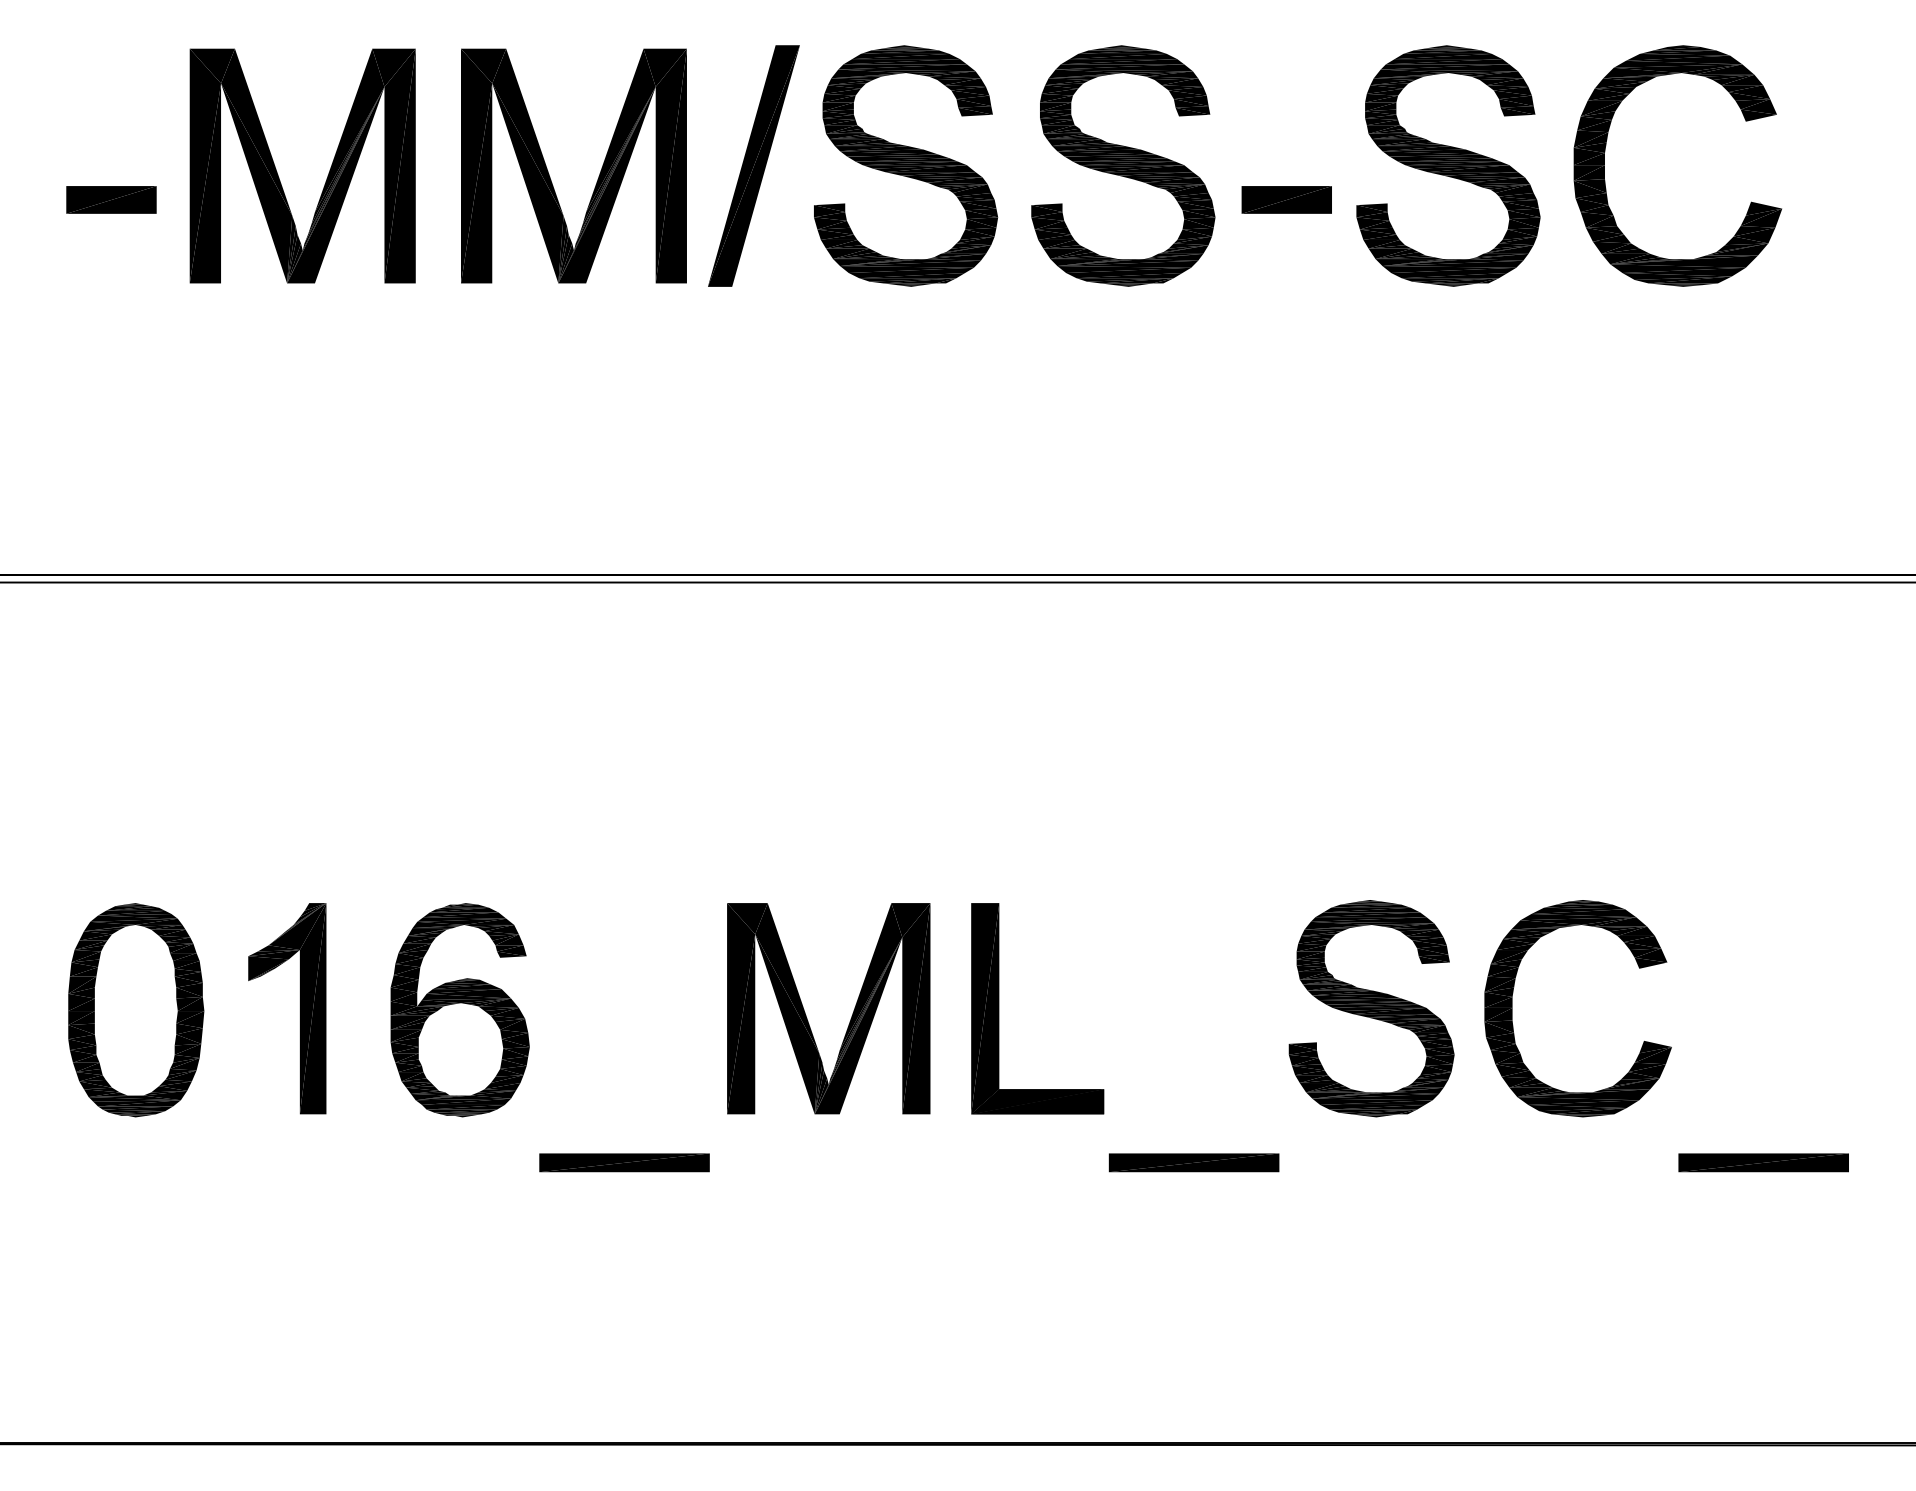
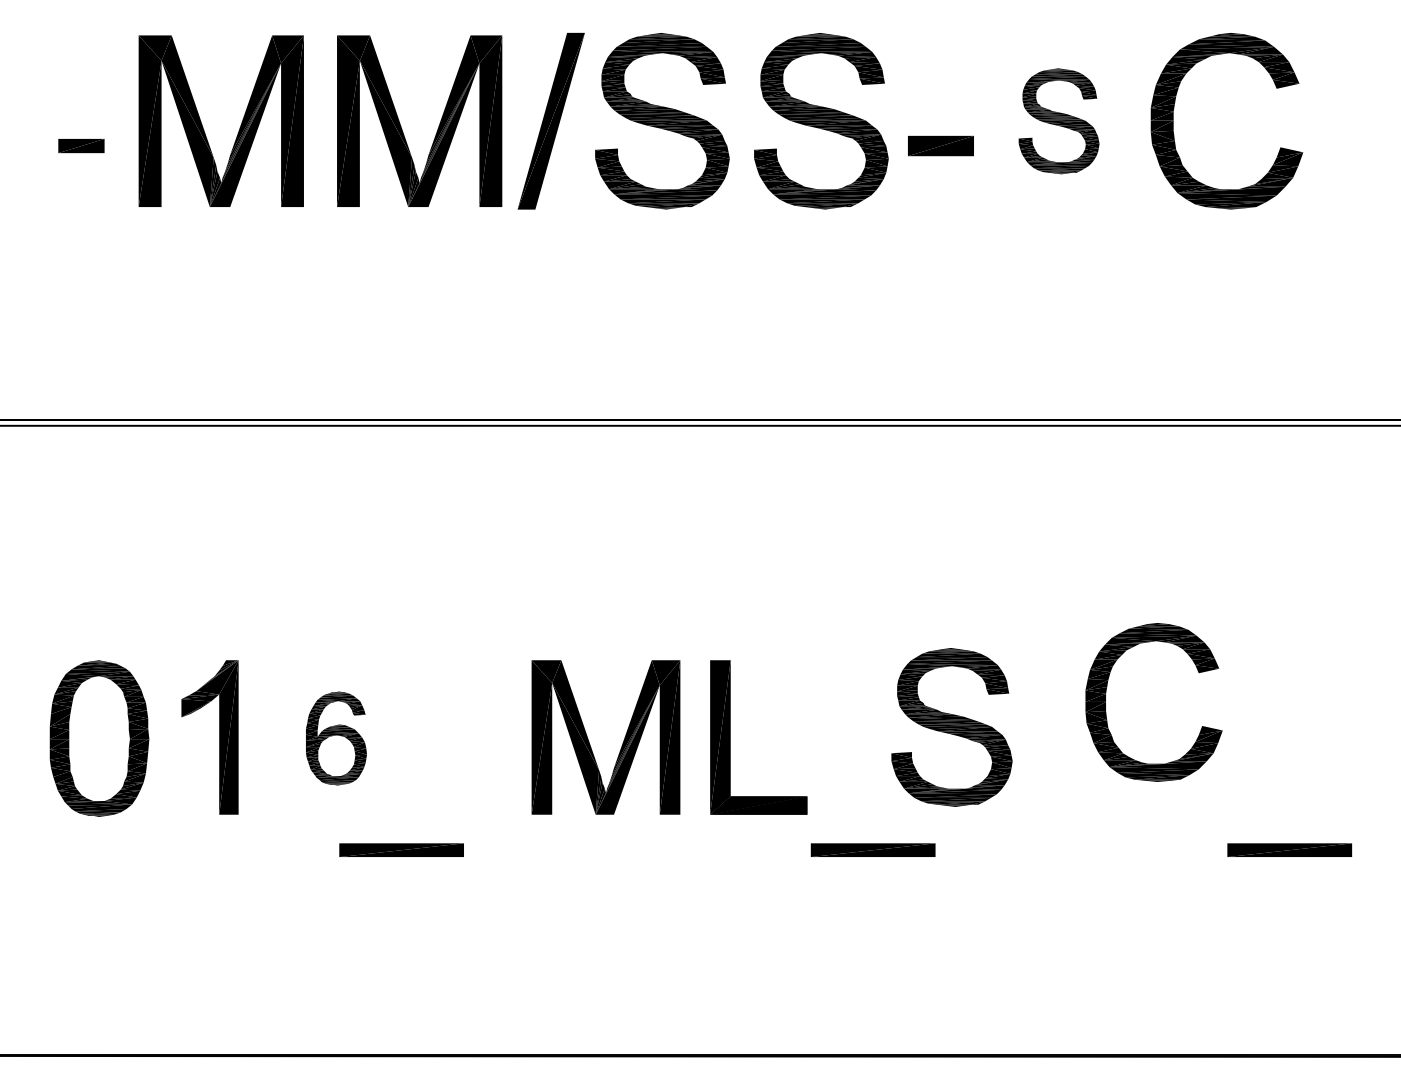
part: (1447, 166) -> (1058, 121), size x0.6
part: (111, 199) -> (81, 145), size x0.7
part: (1513, 996) -> (1106, 693), moved
part: (1370, 1008) -> (951, 727), moved
part: (460, 1010) -> (336, 738), size x0.6
part: (624, 1161) -> (401, 849), moved

